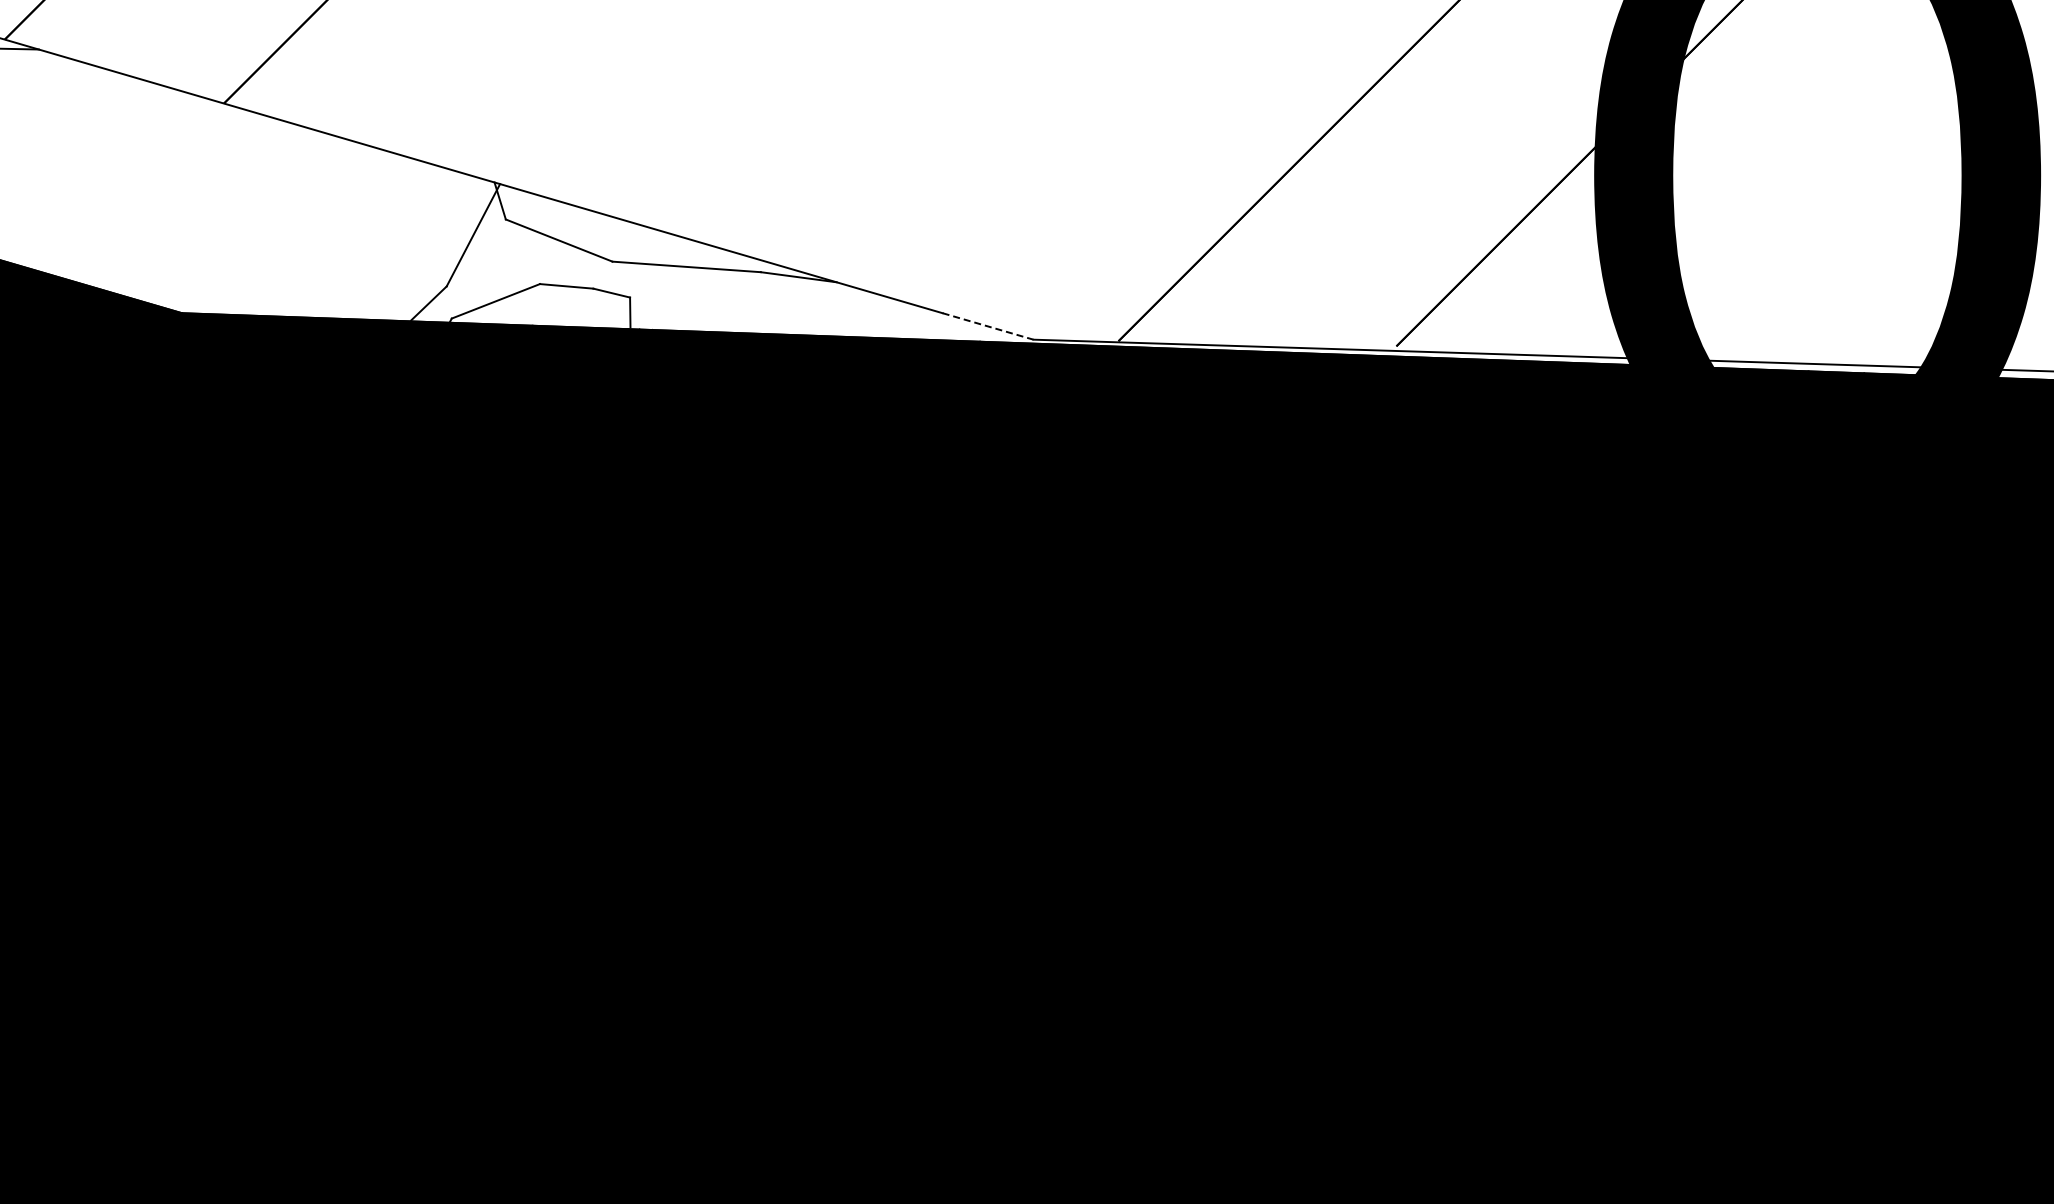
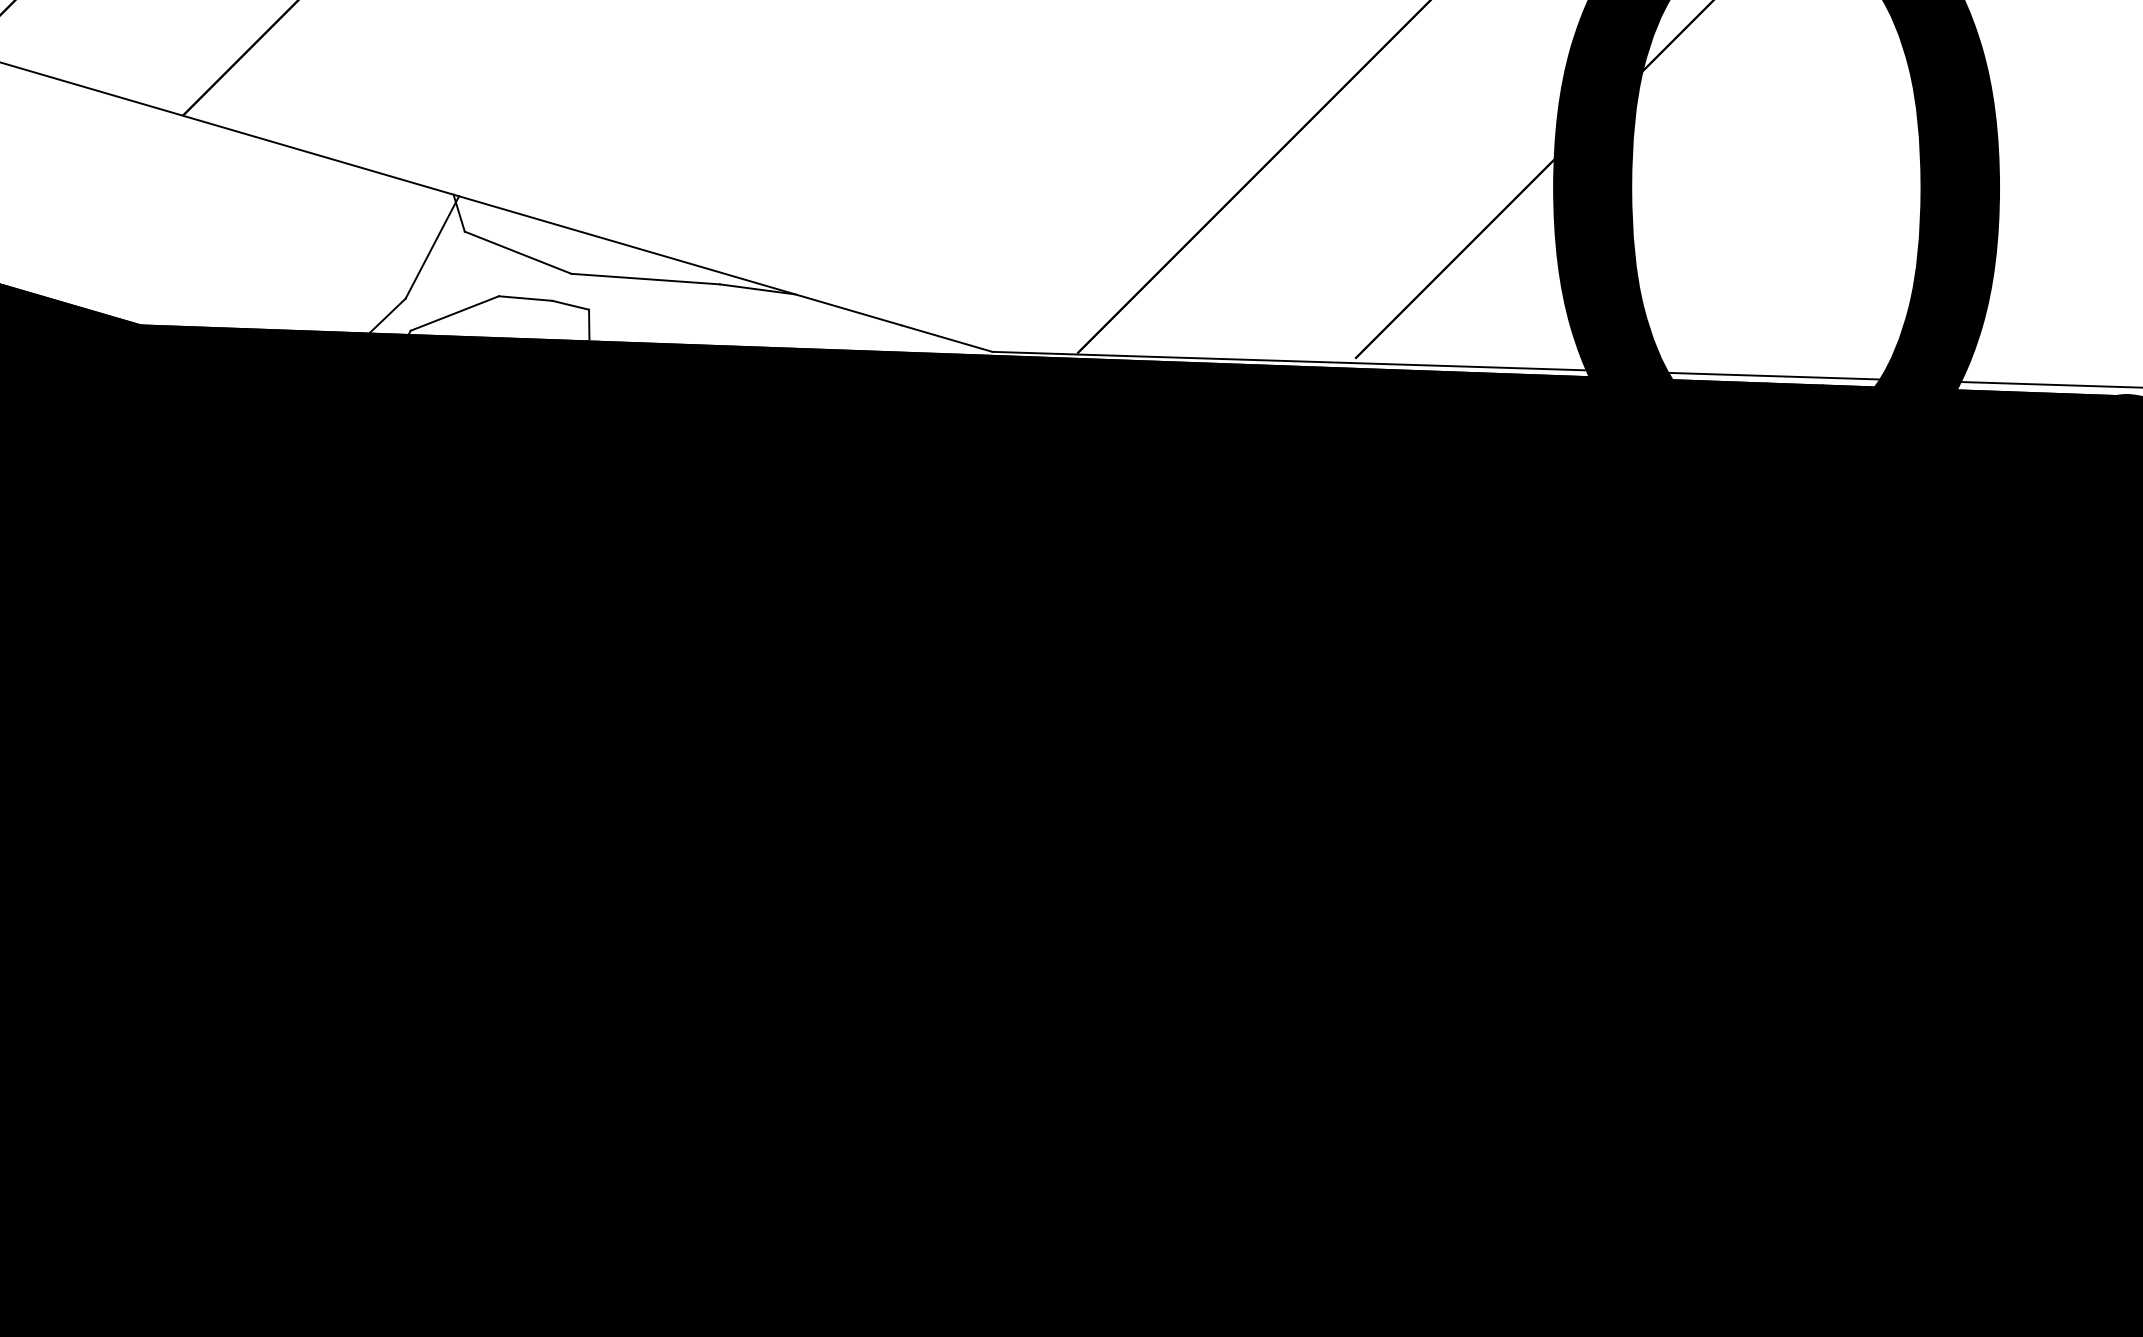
line: (988, 326) -> (947, 338), dashed -> solid

